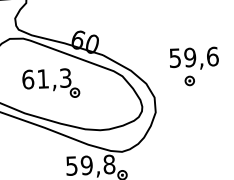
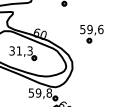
part: (193, 65) -> (91, 33), moved
text: (26, 78) -> (11, 50), 61,3 -> 31,3

